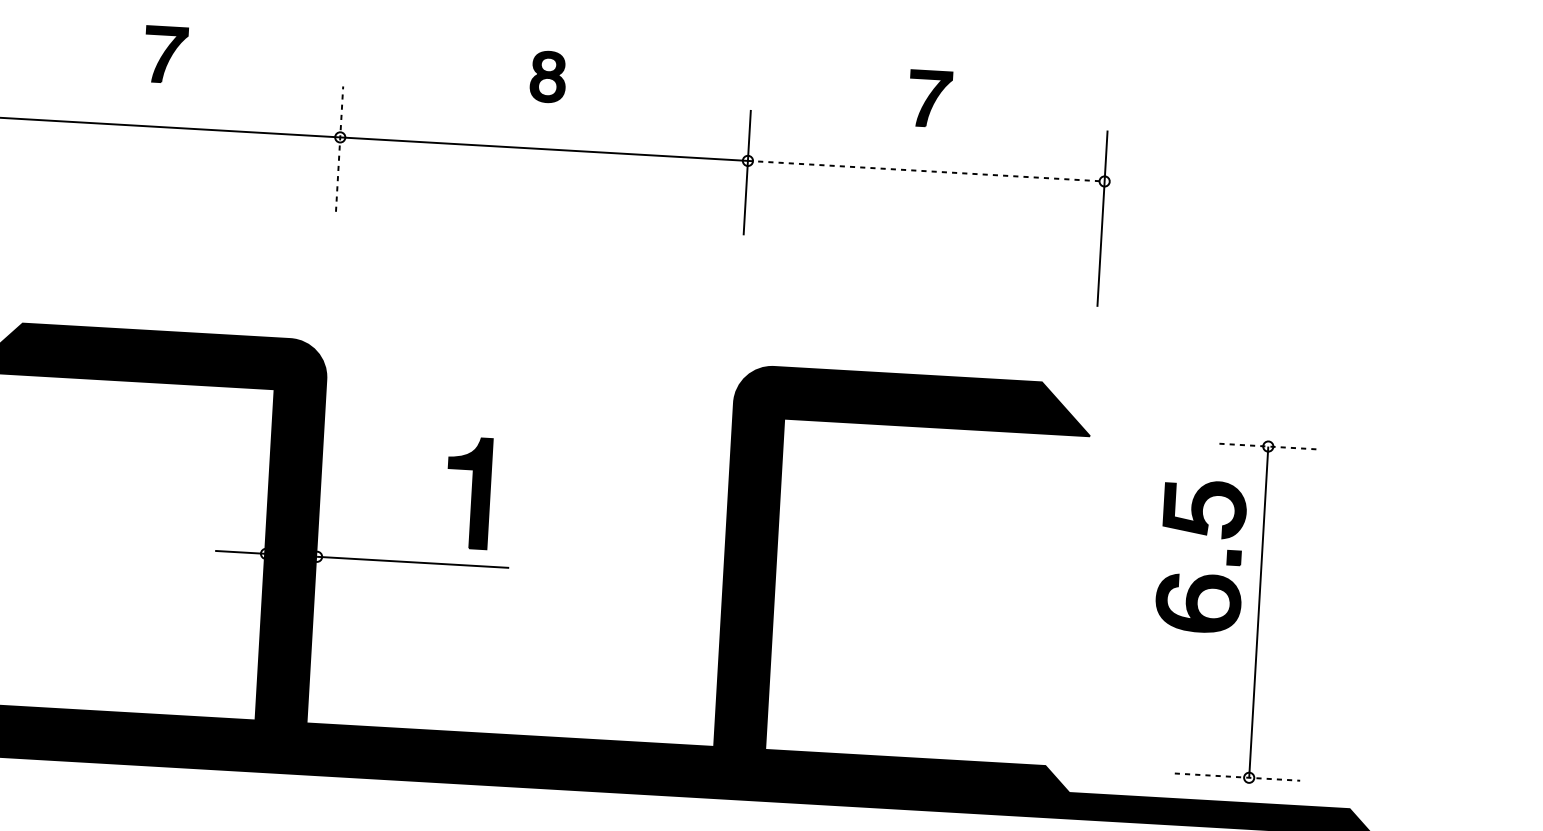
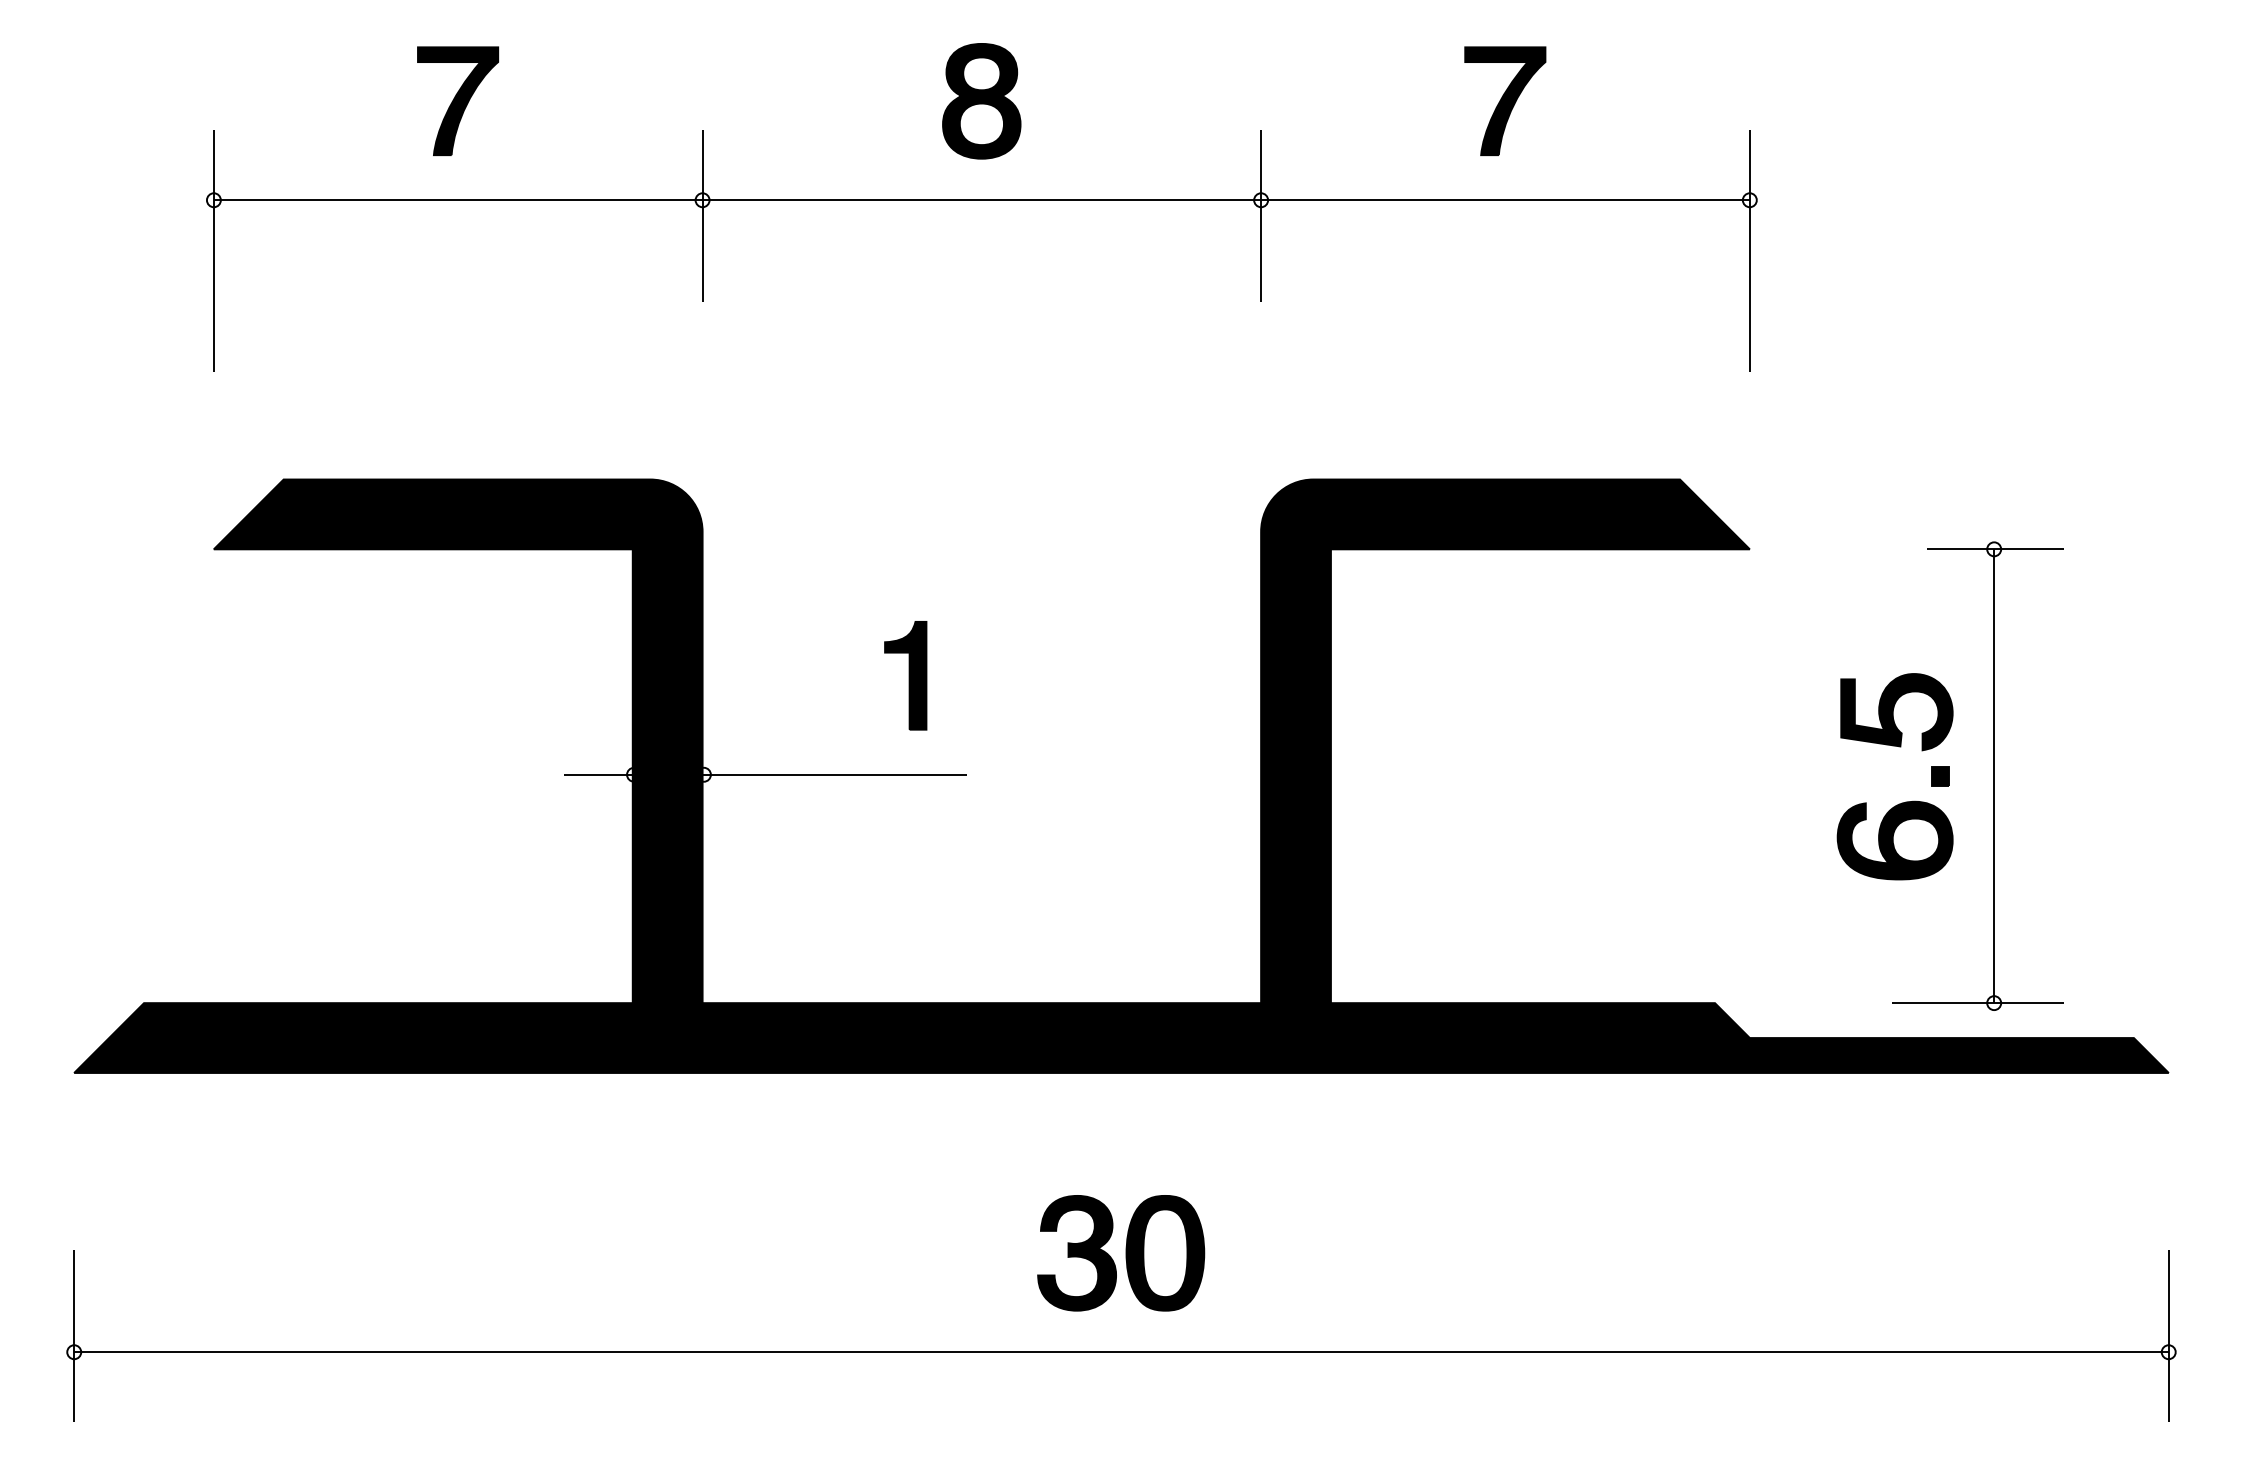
part: (166, 54) -> (458, 100), size x1.43
part: (548, 77) -> (981, 101), size x1.67
part: (930, 98) -> (1505, 100), size x1.43
line: (339, 149) -> (702, 216), dashed -> solid
line: (926, 171) -> (1505, 200), dashed -> solid
line: (1269, 446) -> (1996, 549), dashed -> solid
part: (468, 492) -> (905, 675), size x0.71
part: (1204, 575) -> (1901, 802), moved
line: (1237, 777) -> (1978, 1003), dashed -> solid

